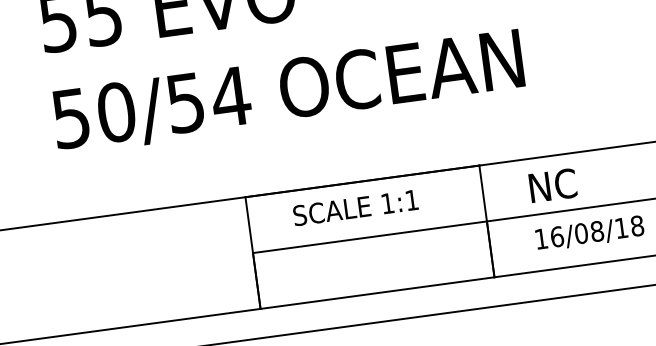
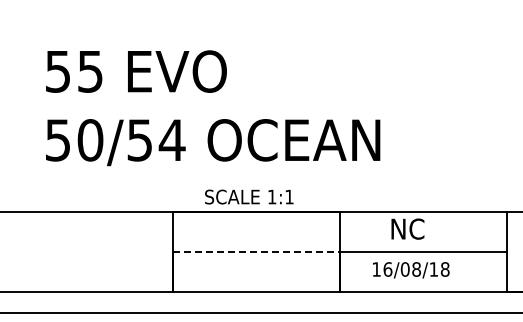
text: (552, 184) -> (407, 228), moved
text: (355, 207) -> (249, 196), moved
line: (369, 236) -> (256, 251), solid -> dashed

